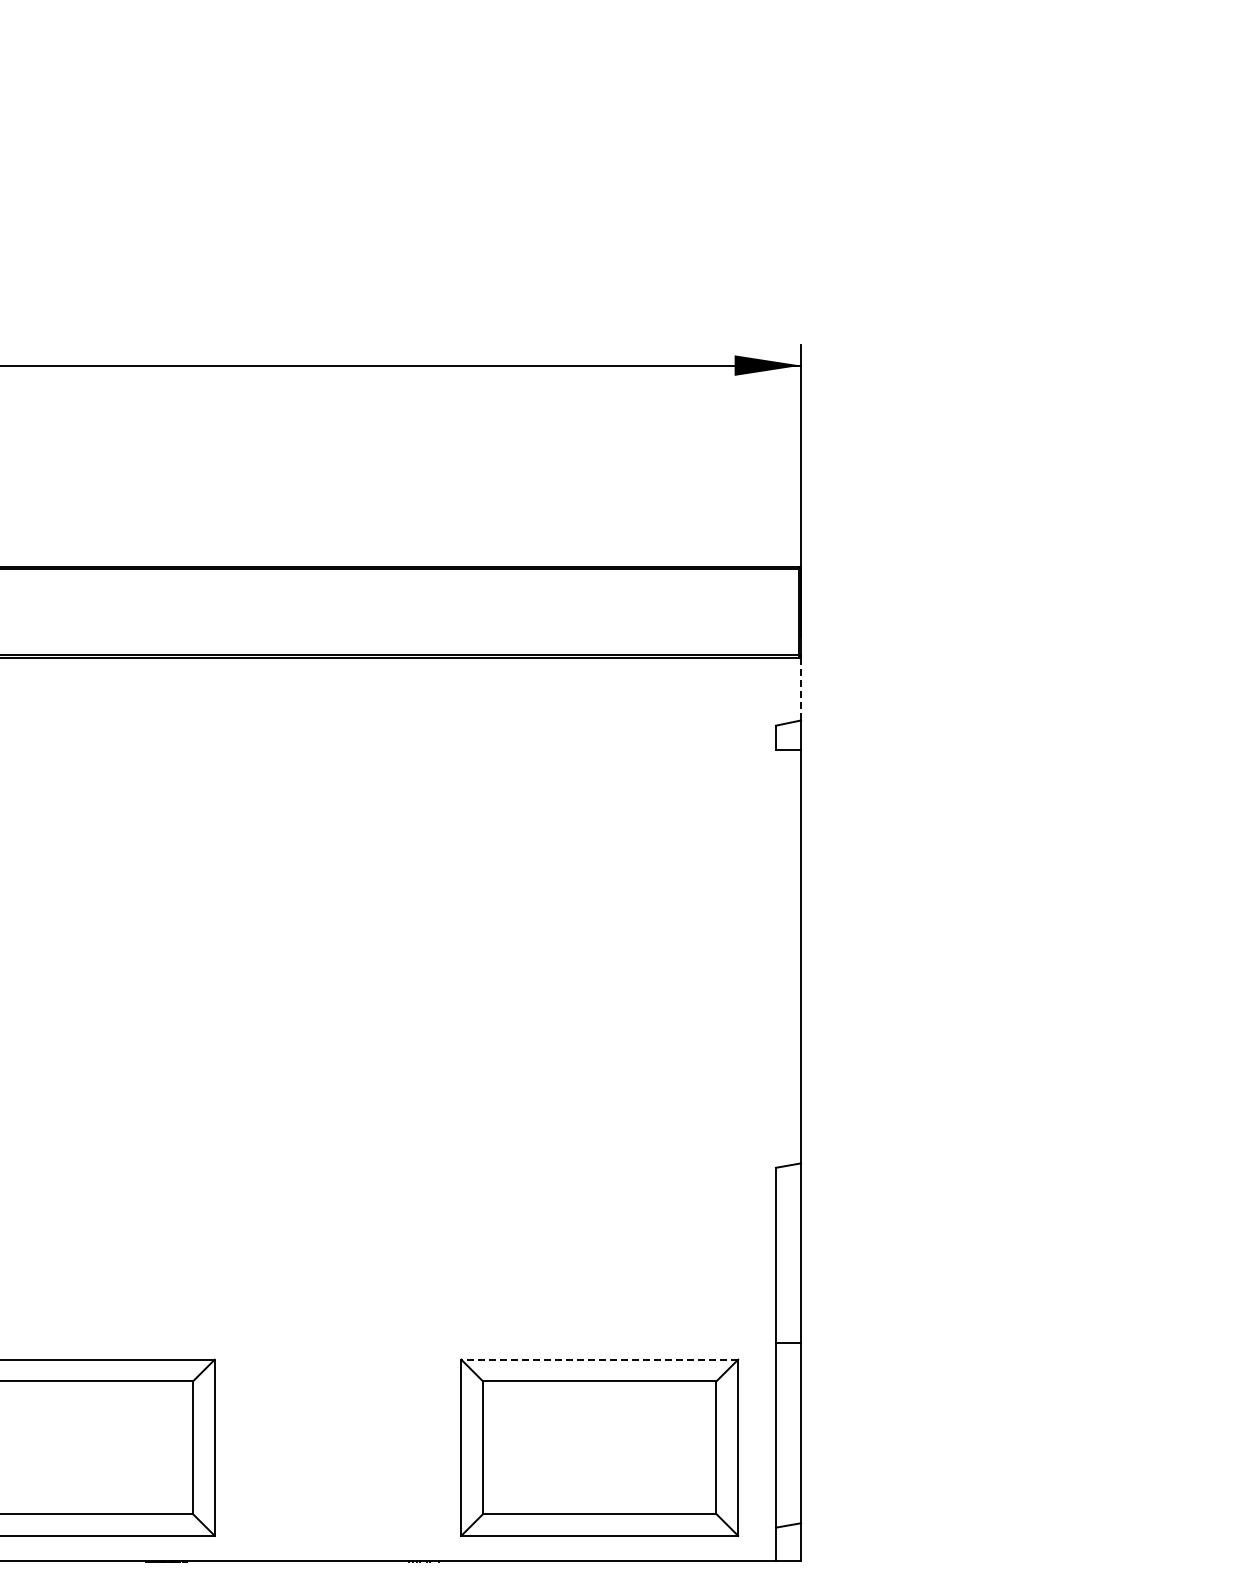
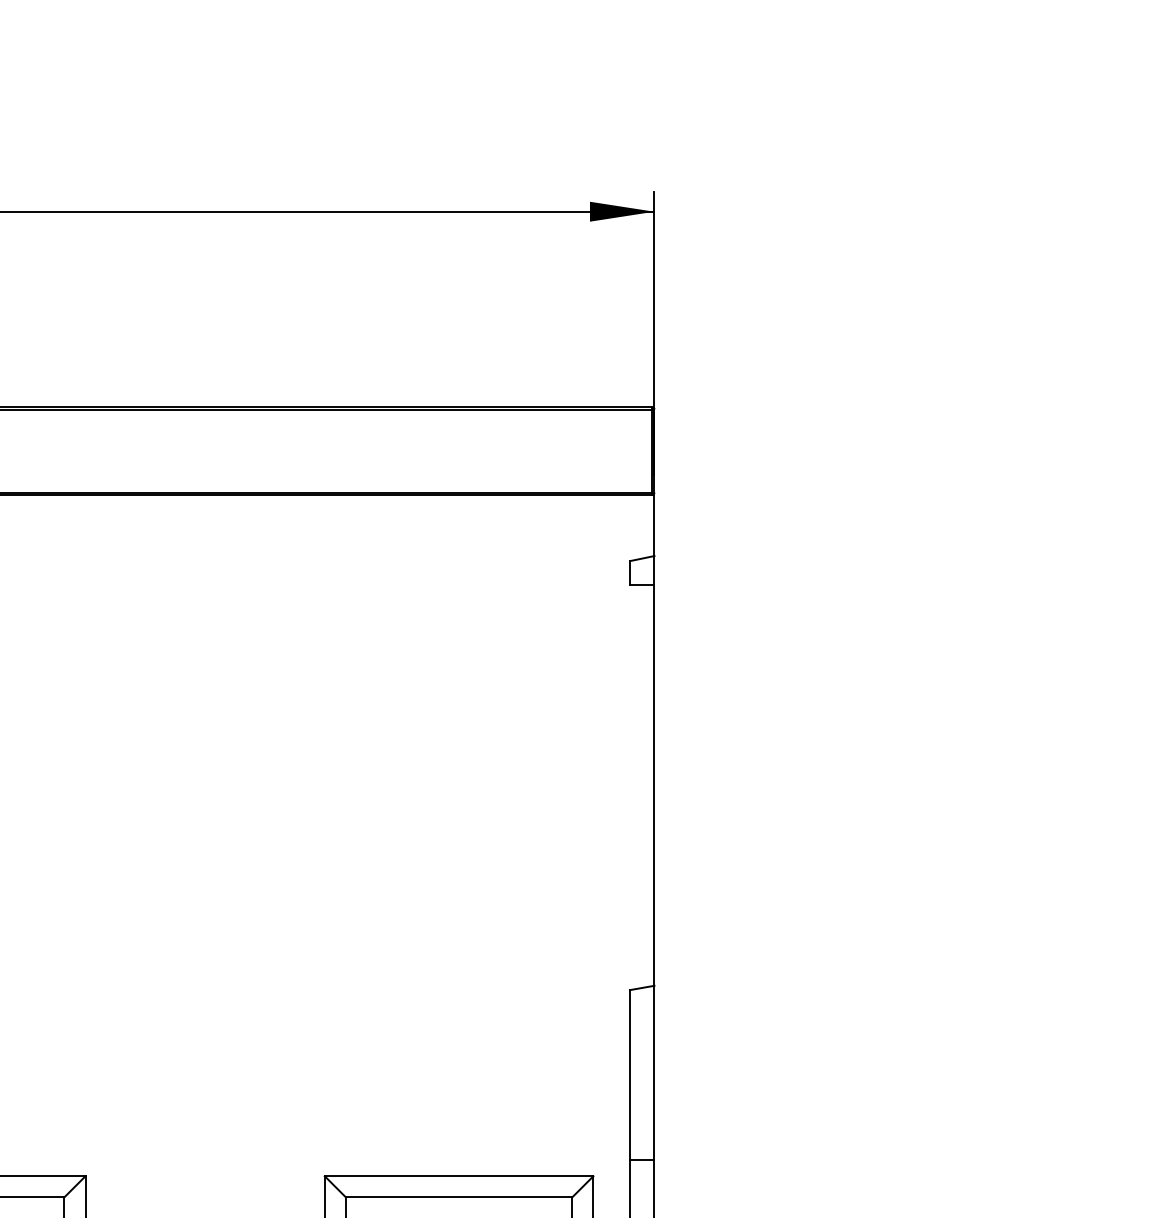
line: (801, 689) -> (654, 525), dashed -> solid
line: (599, 1359) -> (458, 1176), dashed -> solid

